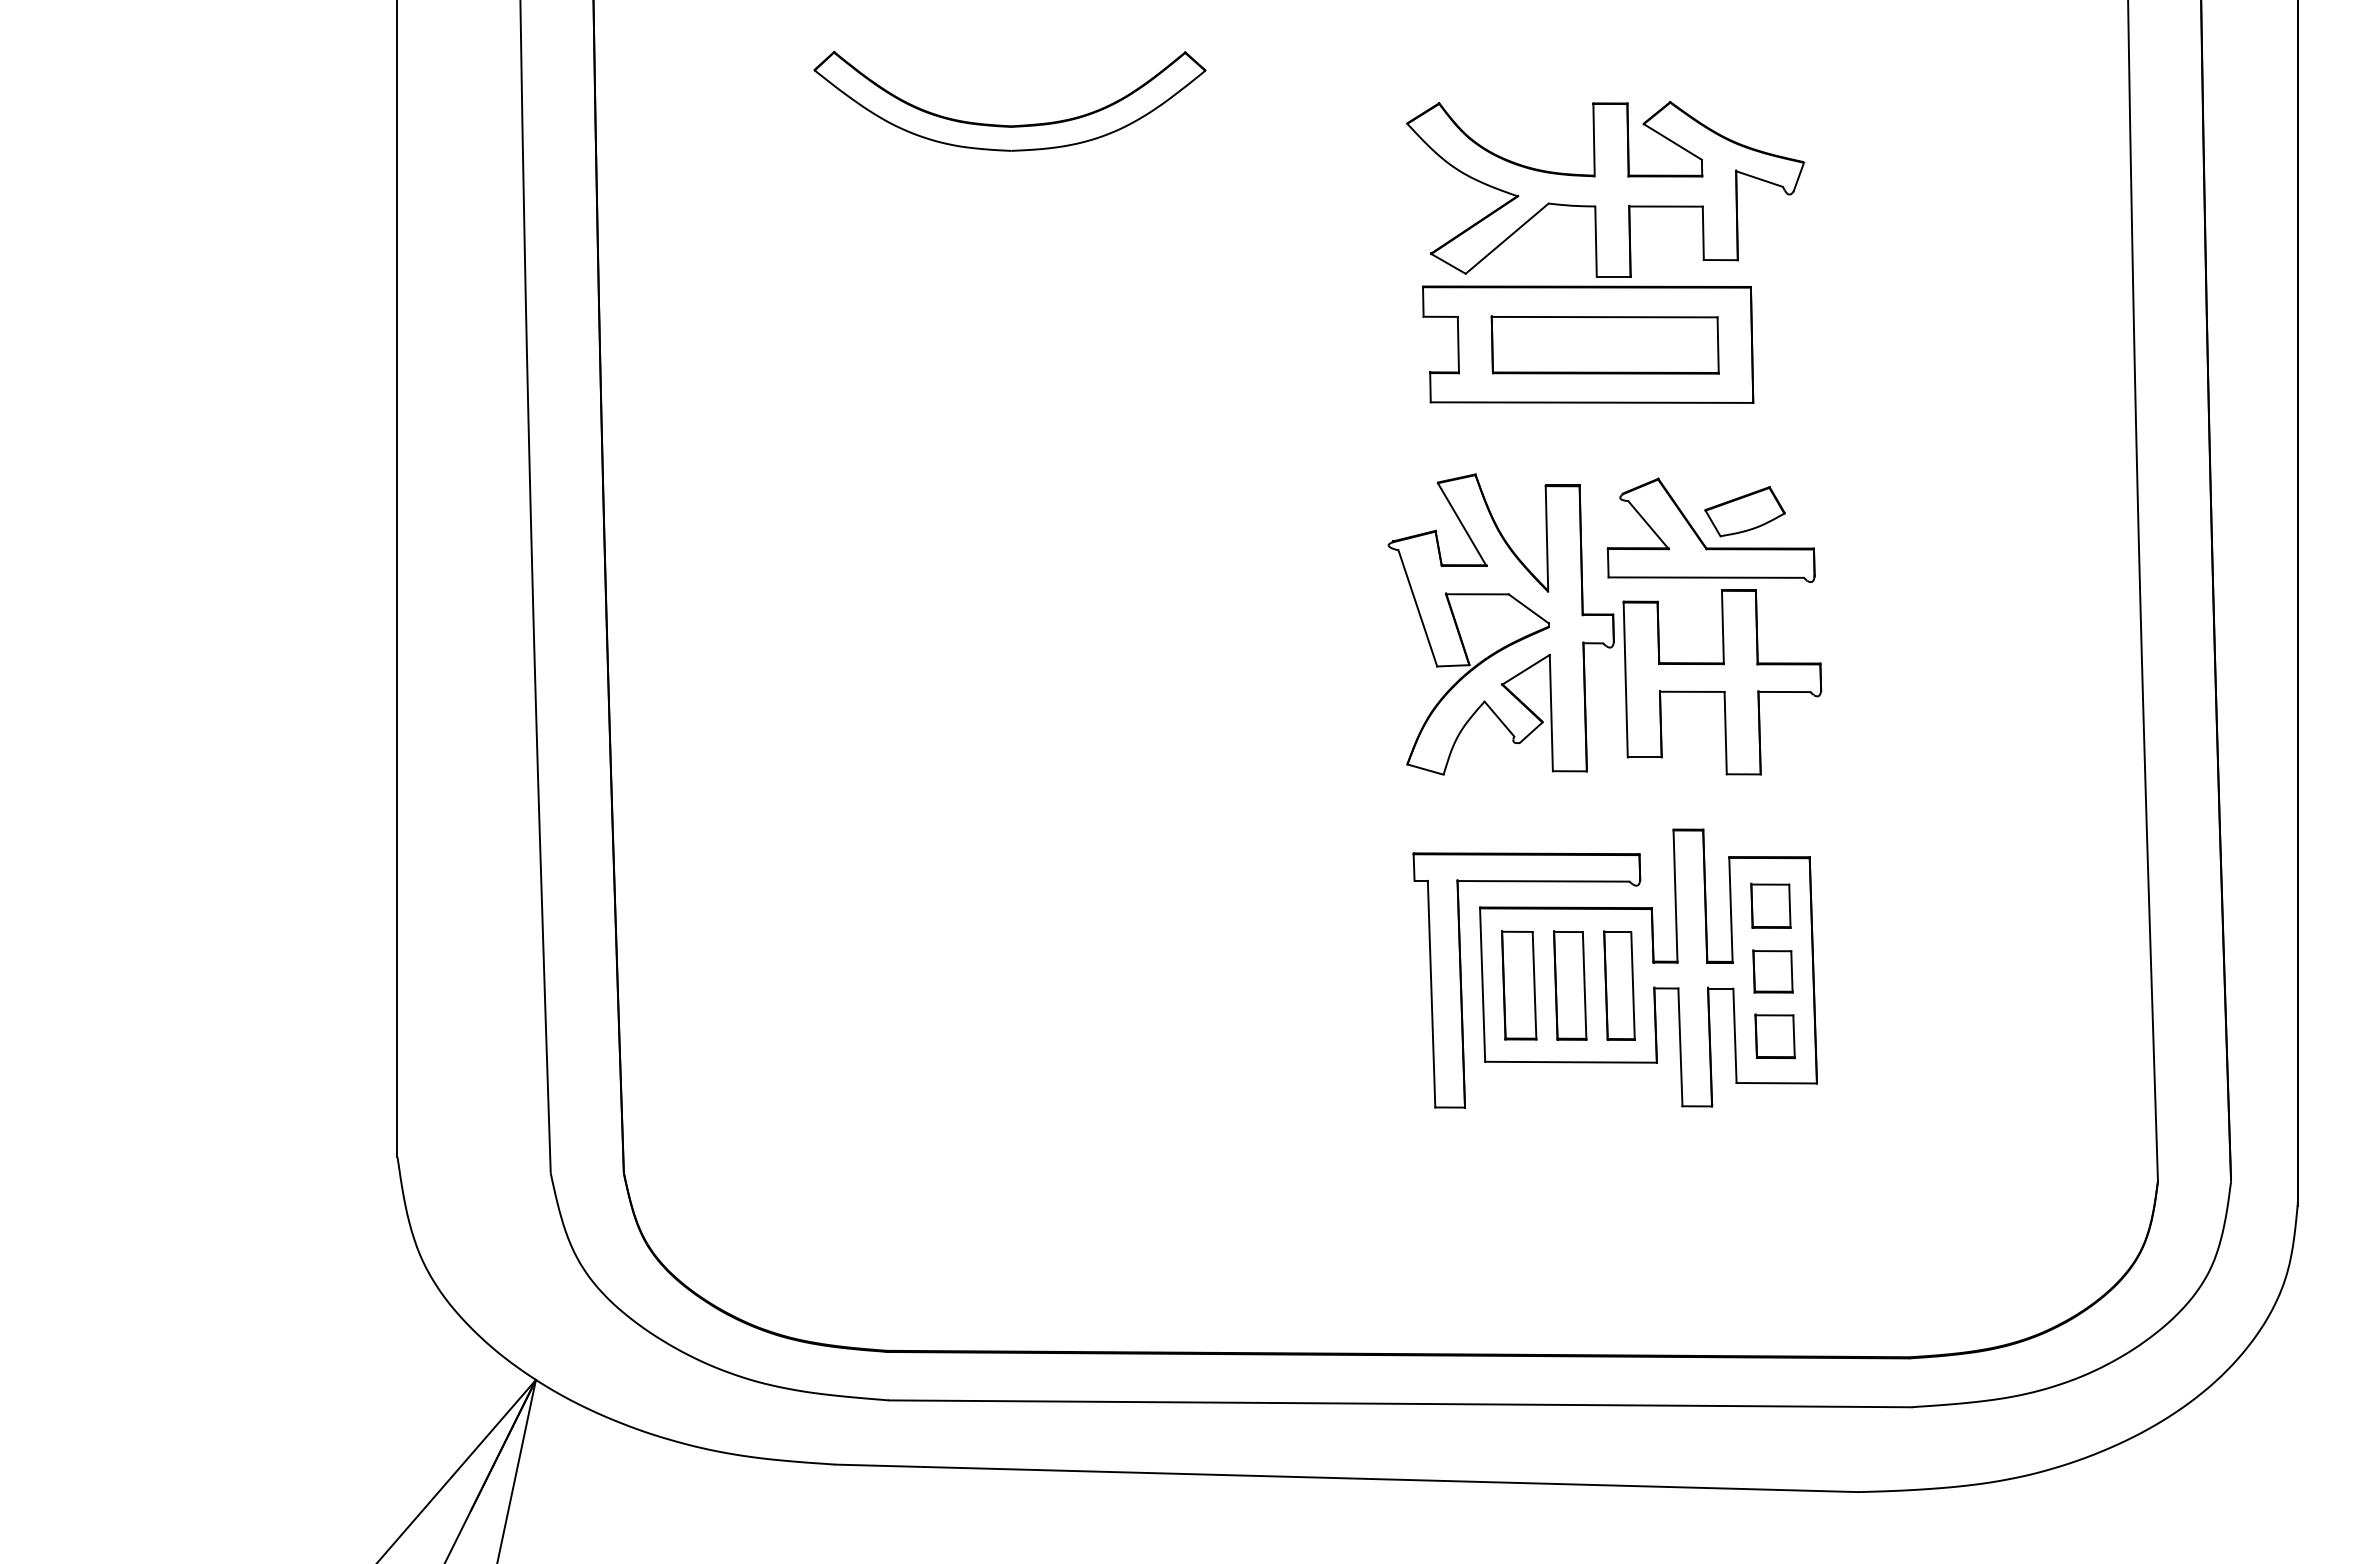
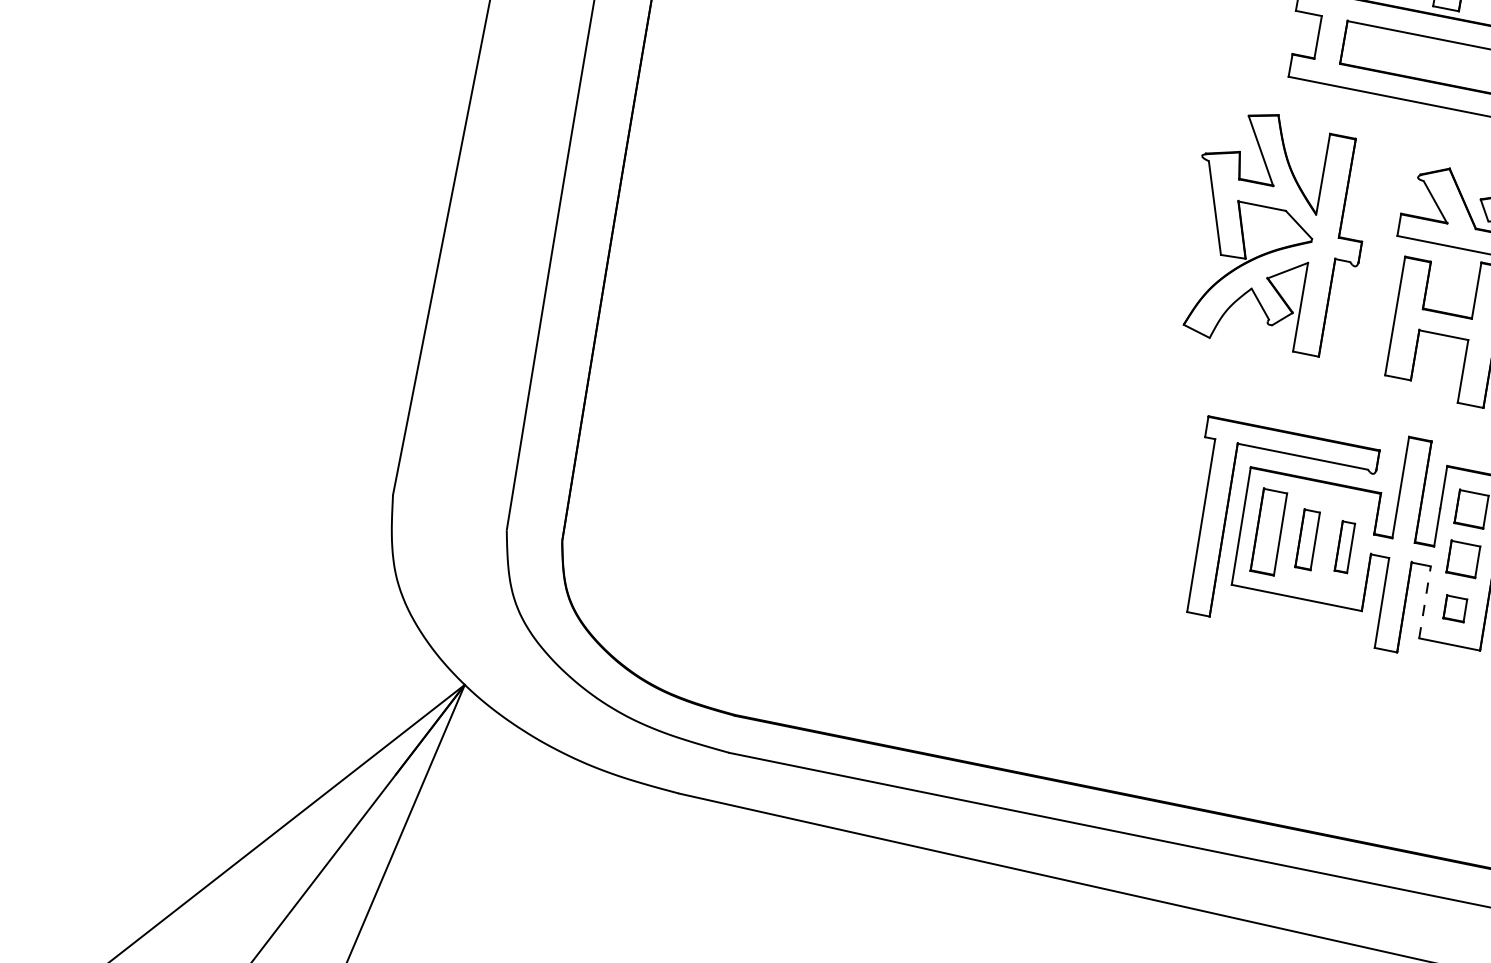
part: (1509, 643) -> (1279, 248), moved
part: (1570, 985) -> (1307, 539), size x0.7
part: (1619, 985) -> (1344, 546), size x0.6
line: (1734, 1035) -> (1424, 602), solid -> dashed
part: (1774, 1036) -> (1454, 608), size x0.7

